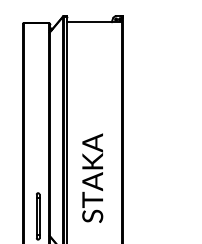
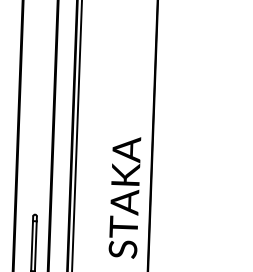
text: (92, 177) -> (124, 196), moved

